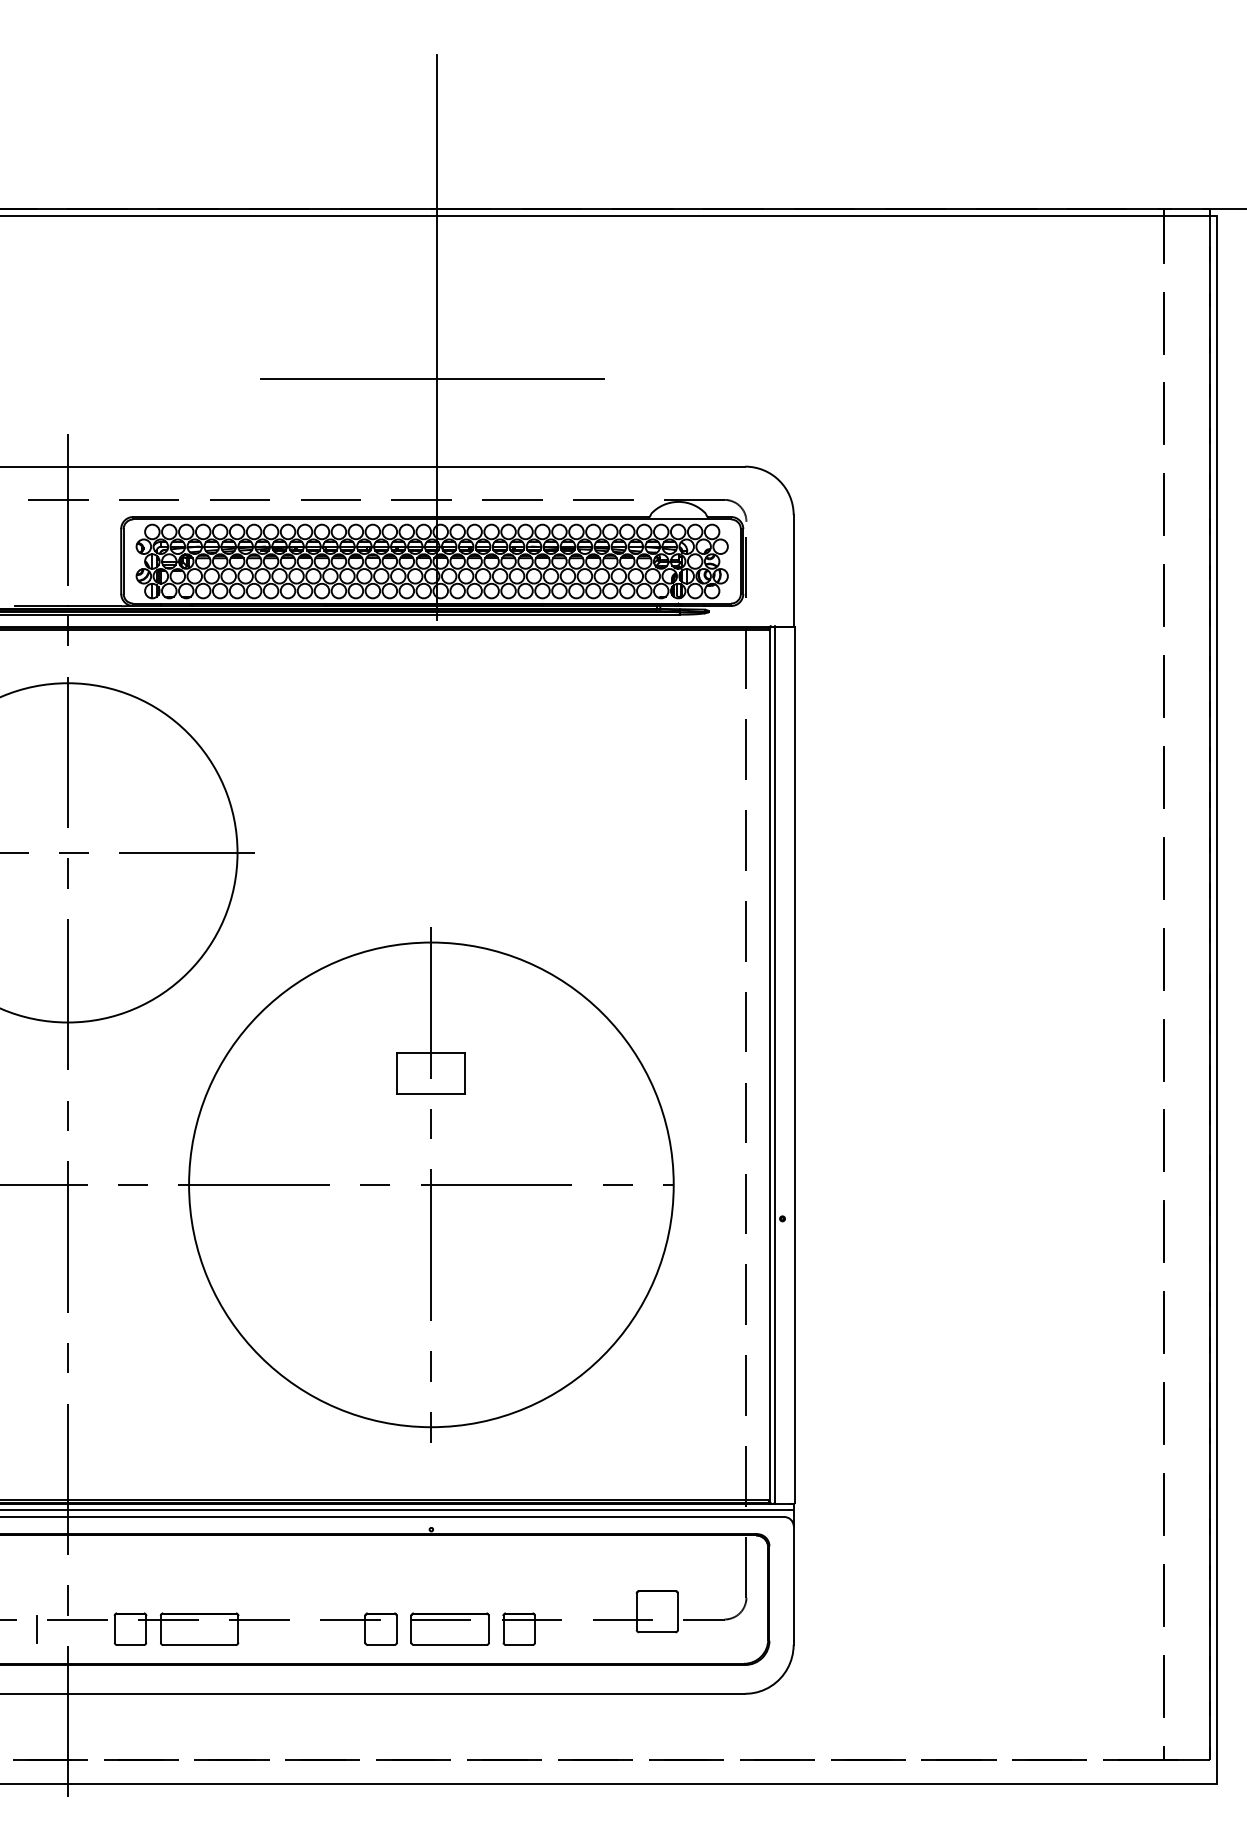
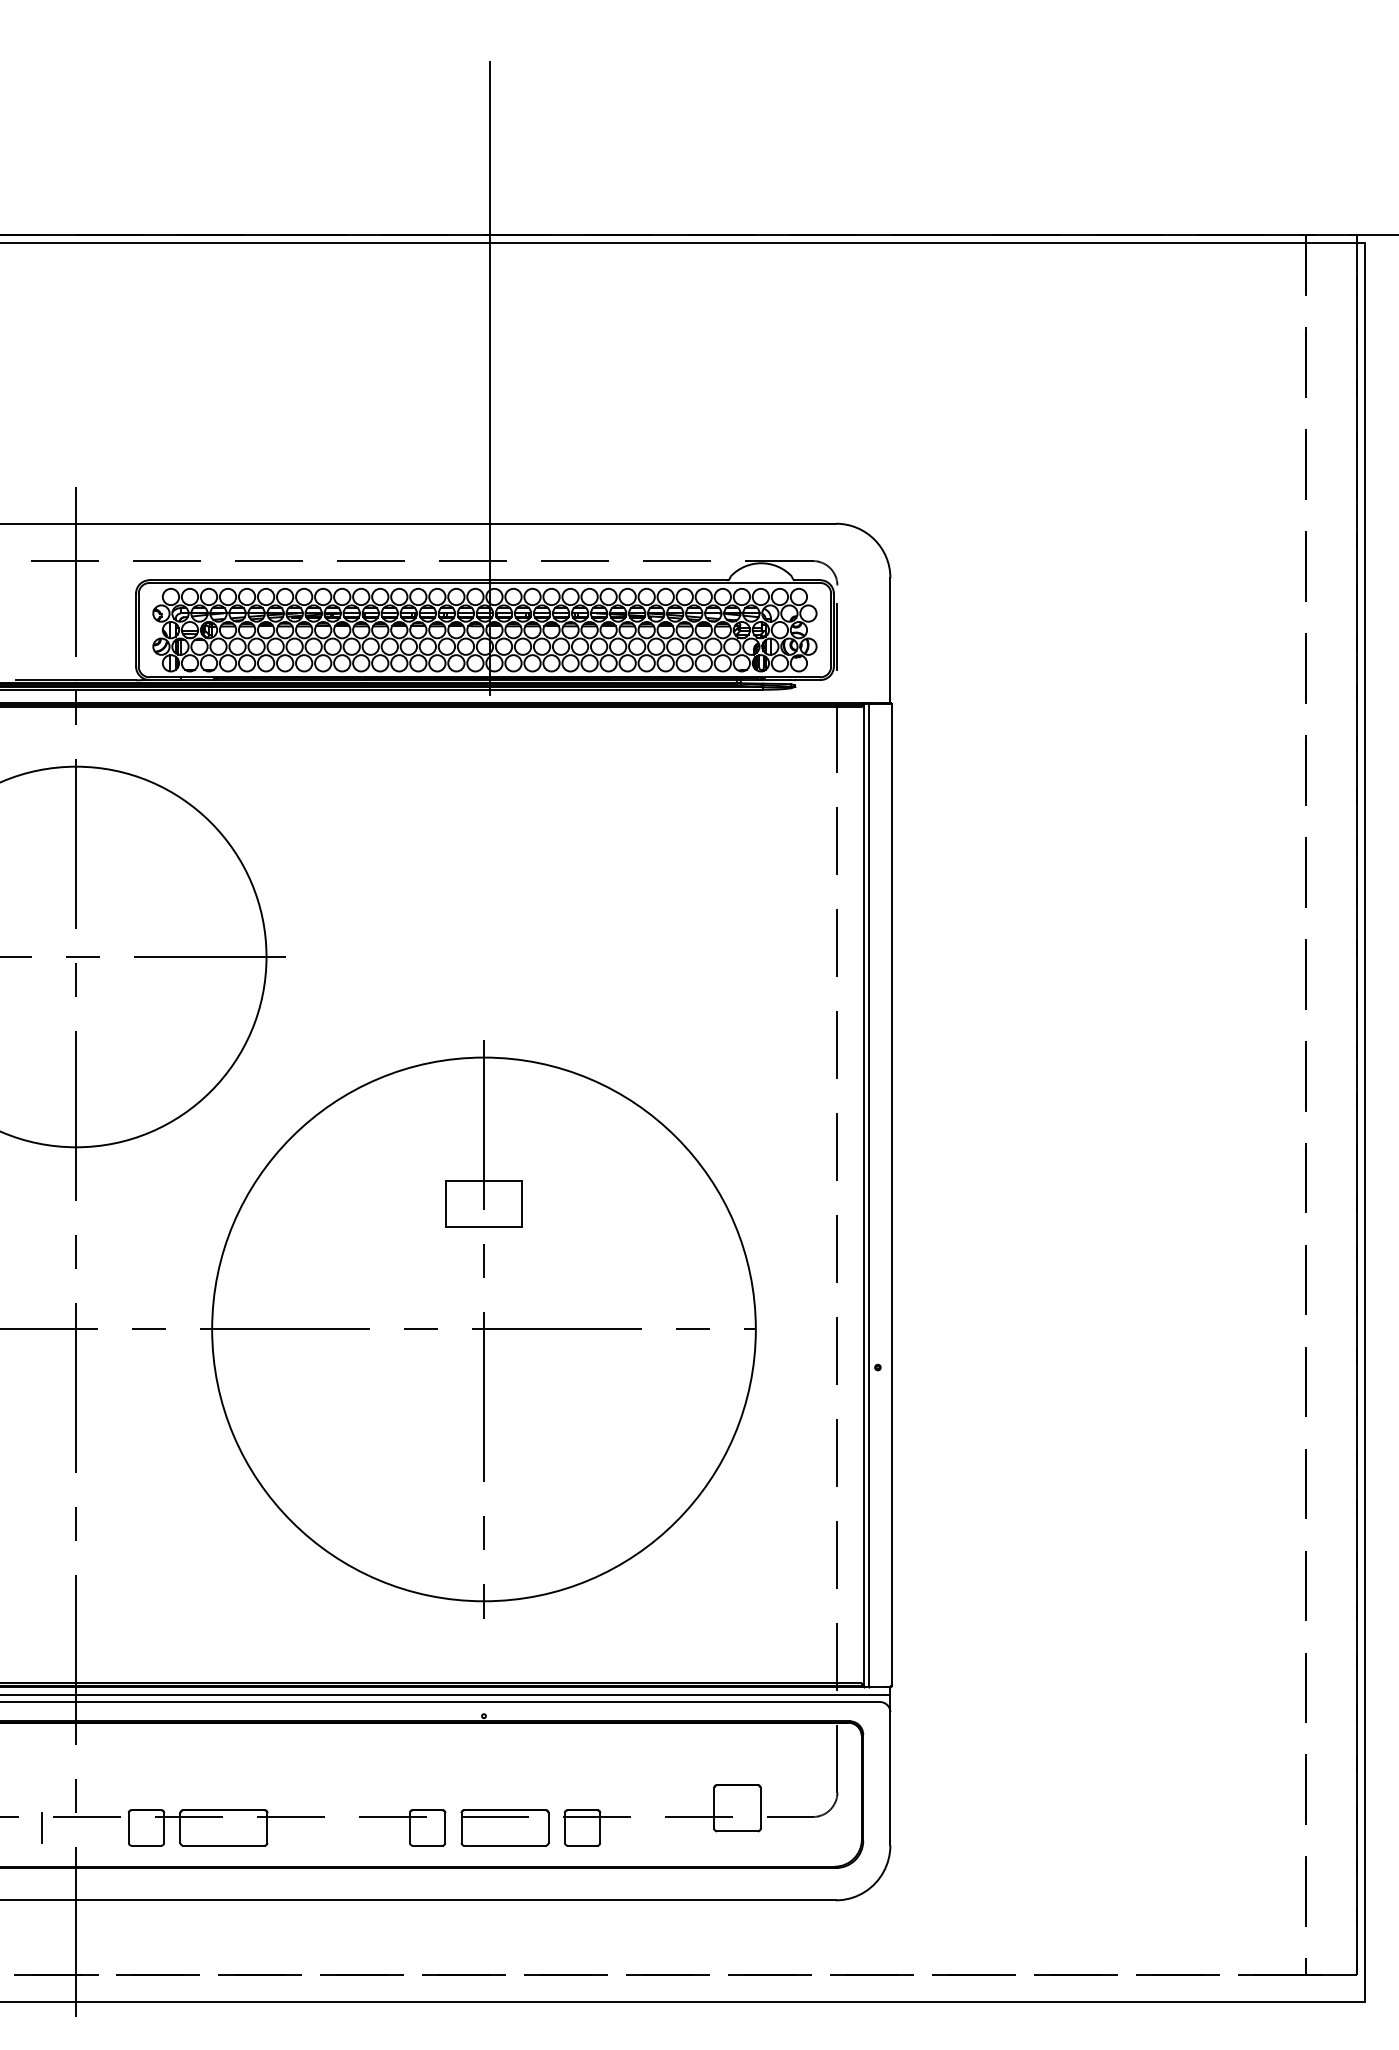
line: (432, 378) -> (485, 424), removed

